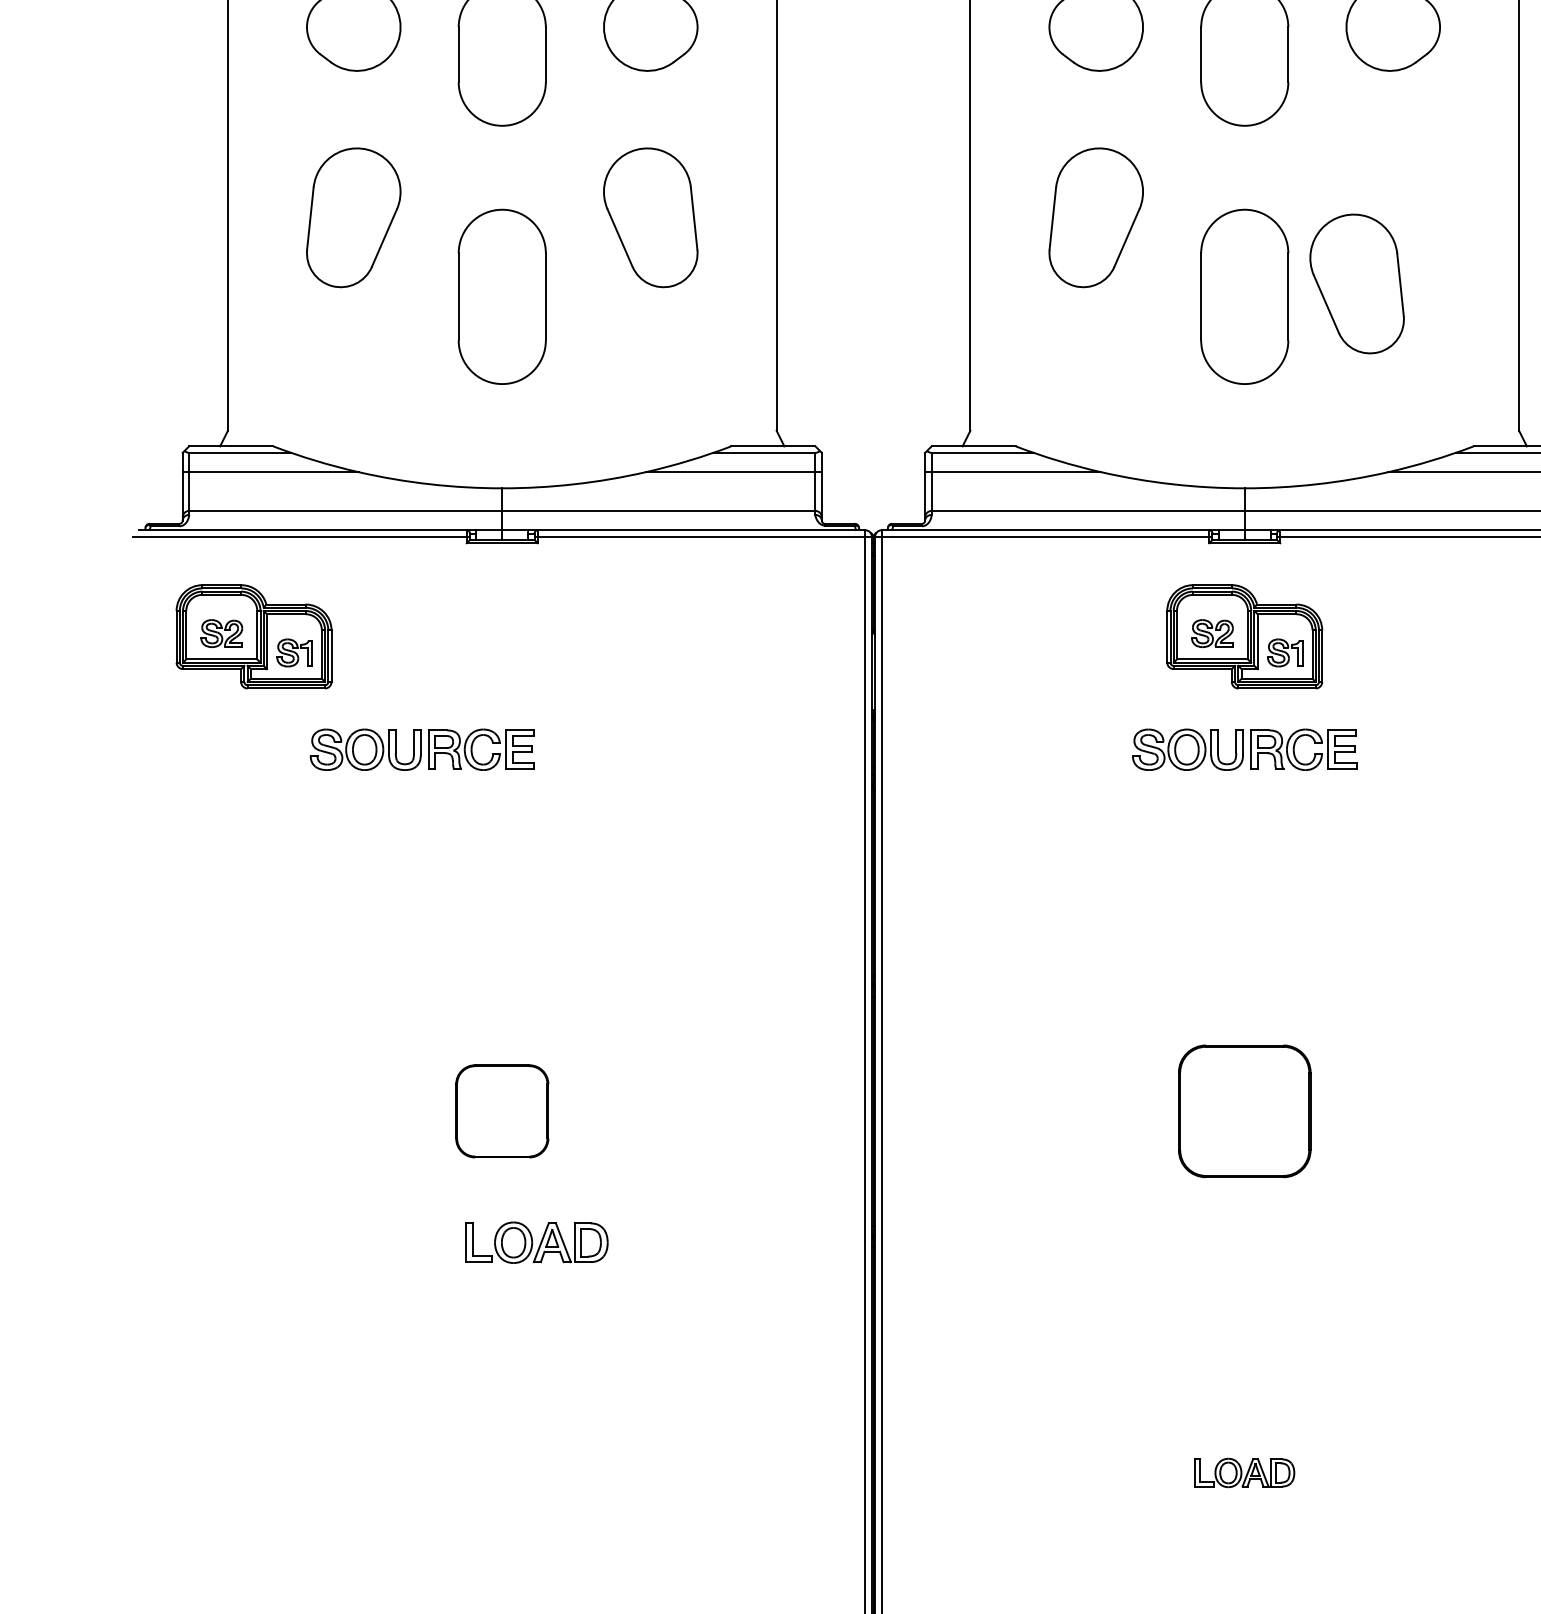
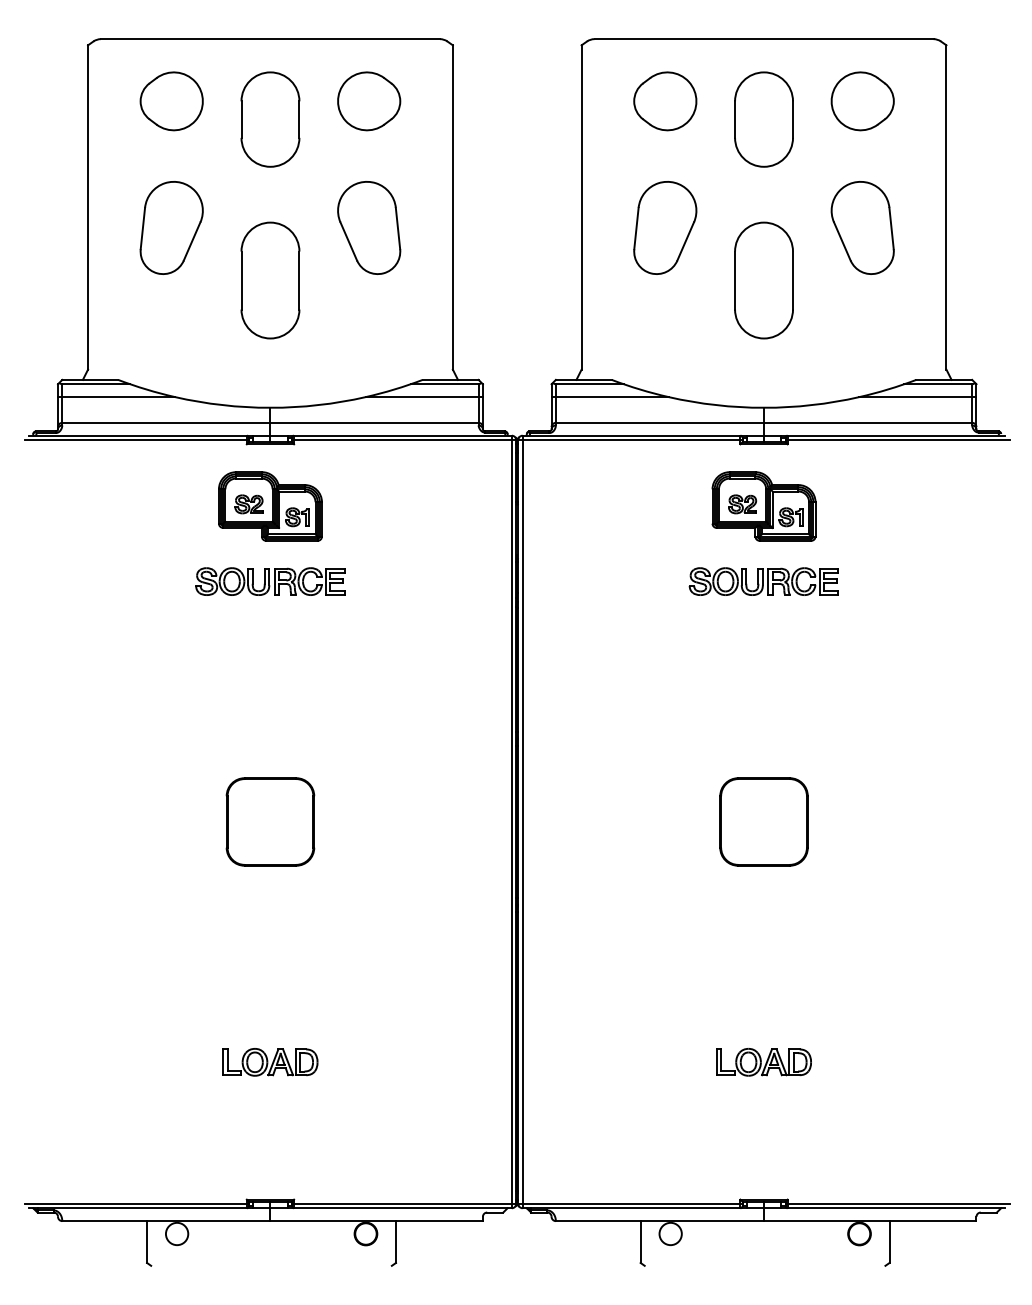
part: (1356, 283) -> (862, 227), moved
part: (254, 636) -> (270, 506), moved
part: (422, 749) -> (270, 581), moved
part: (502, 1110) -> (270, 821), size x1.43
part: (536, 1243) -> (270, 1062), moved
part: (1243, 1473) -> (763, 1062), size x1.43

